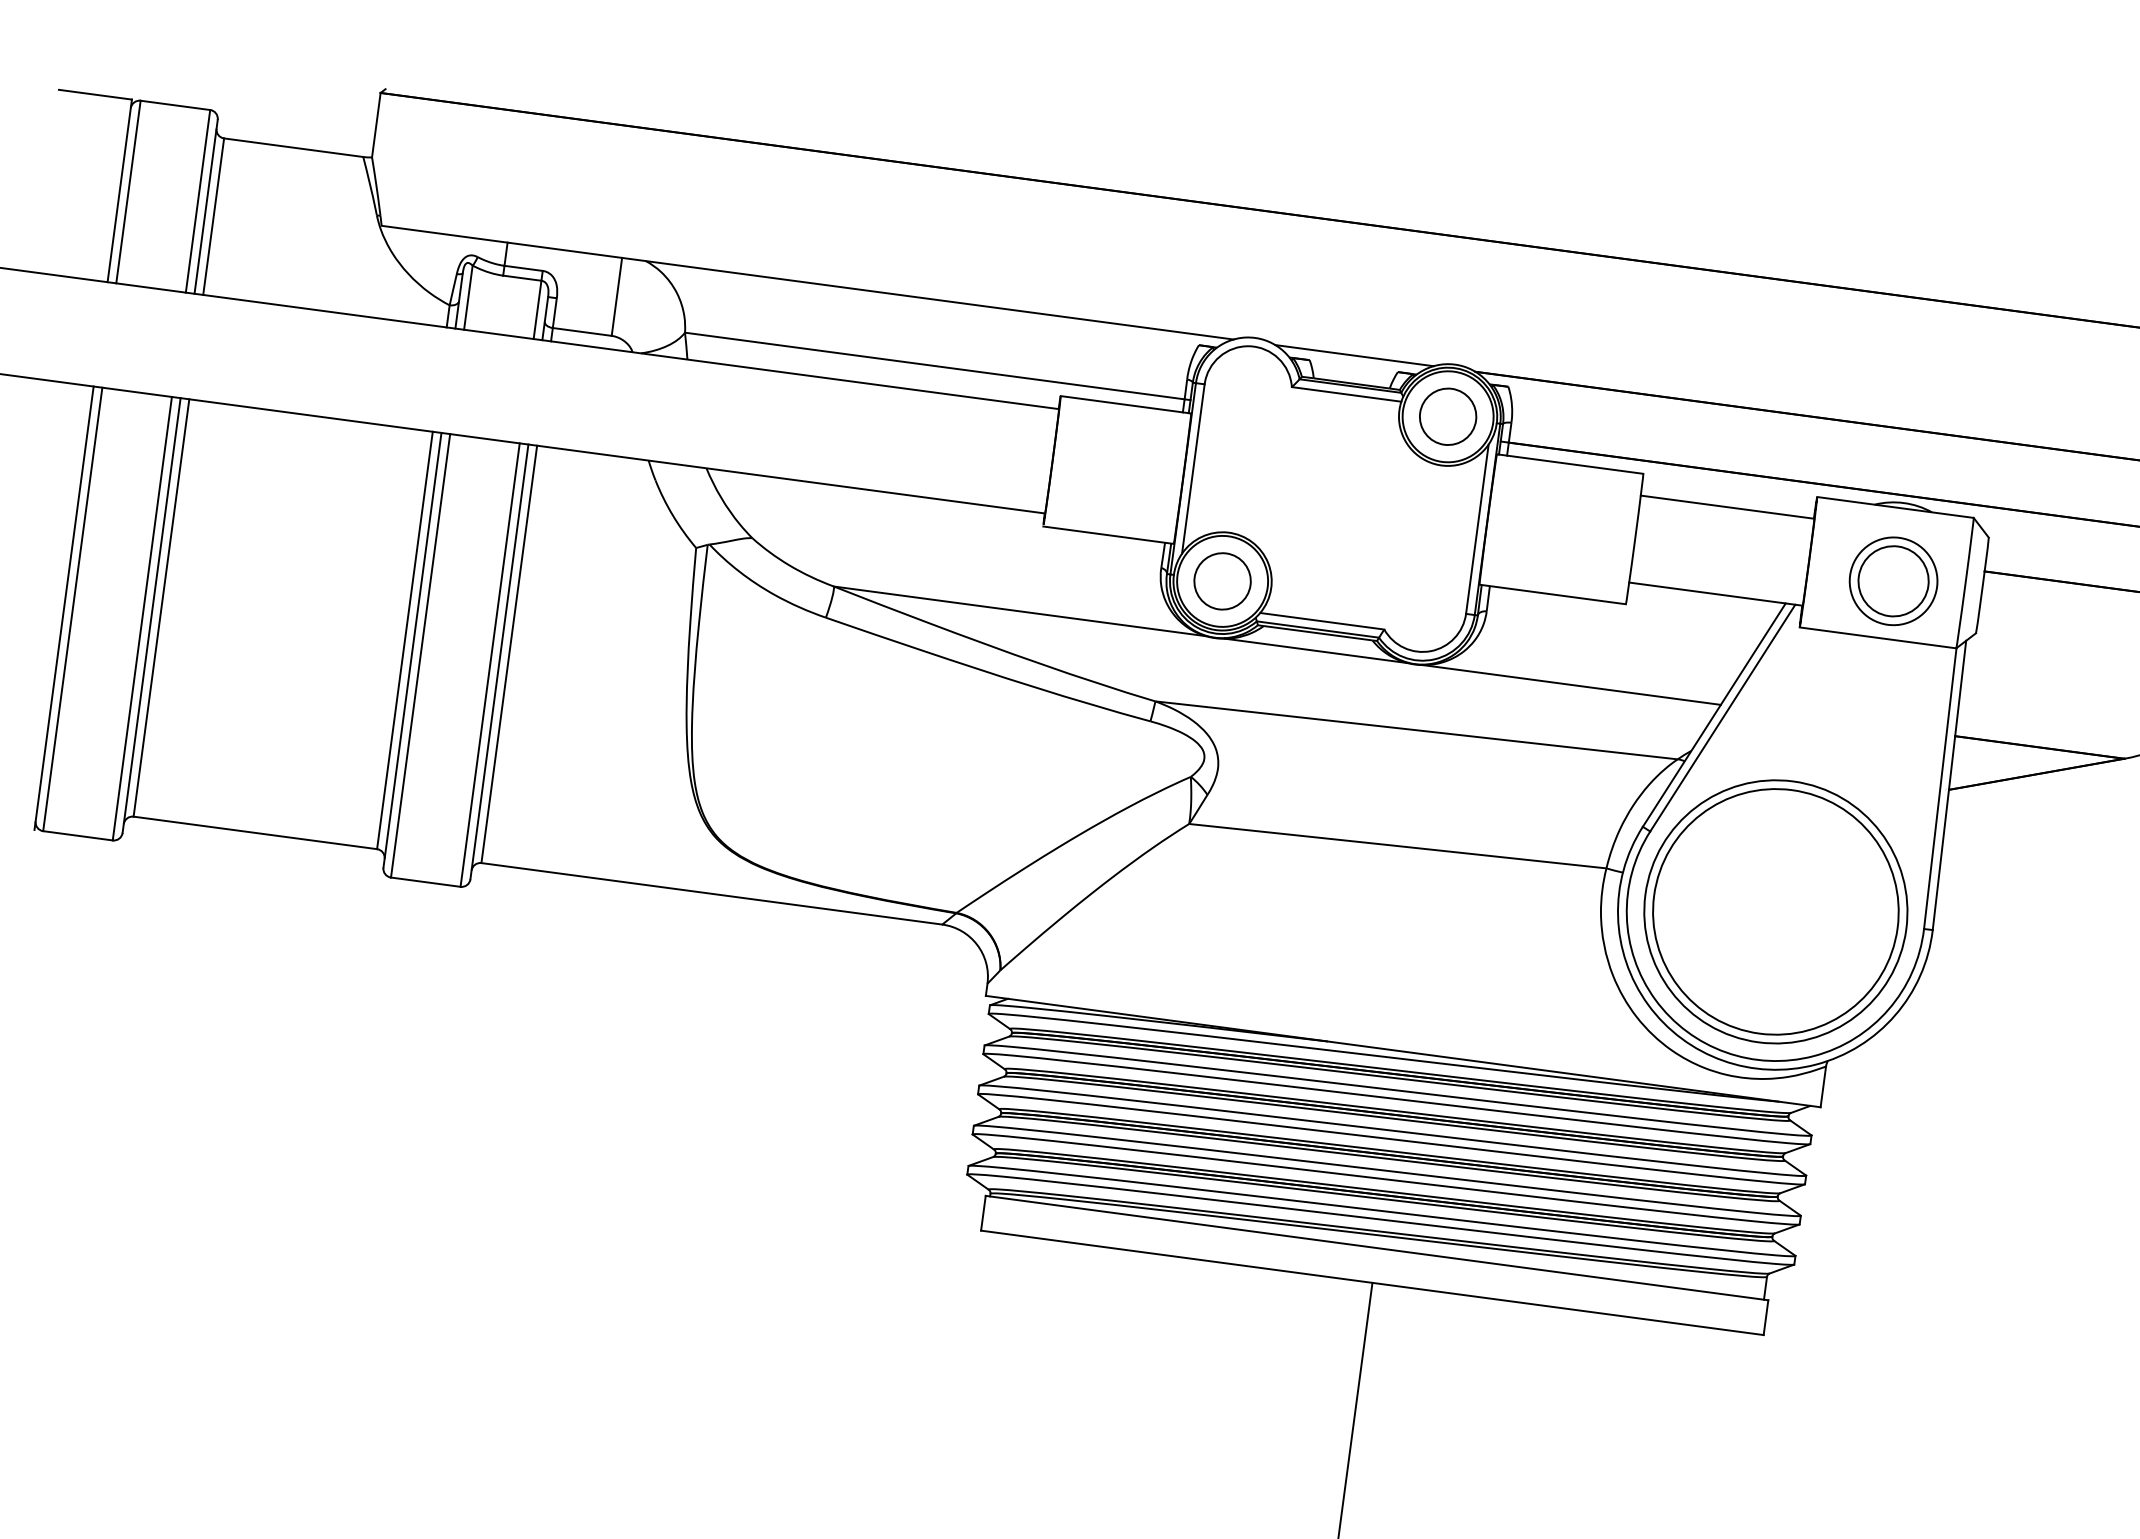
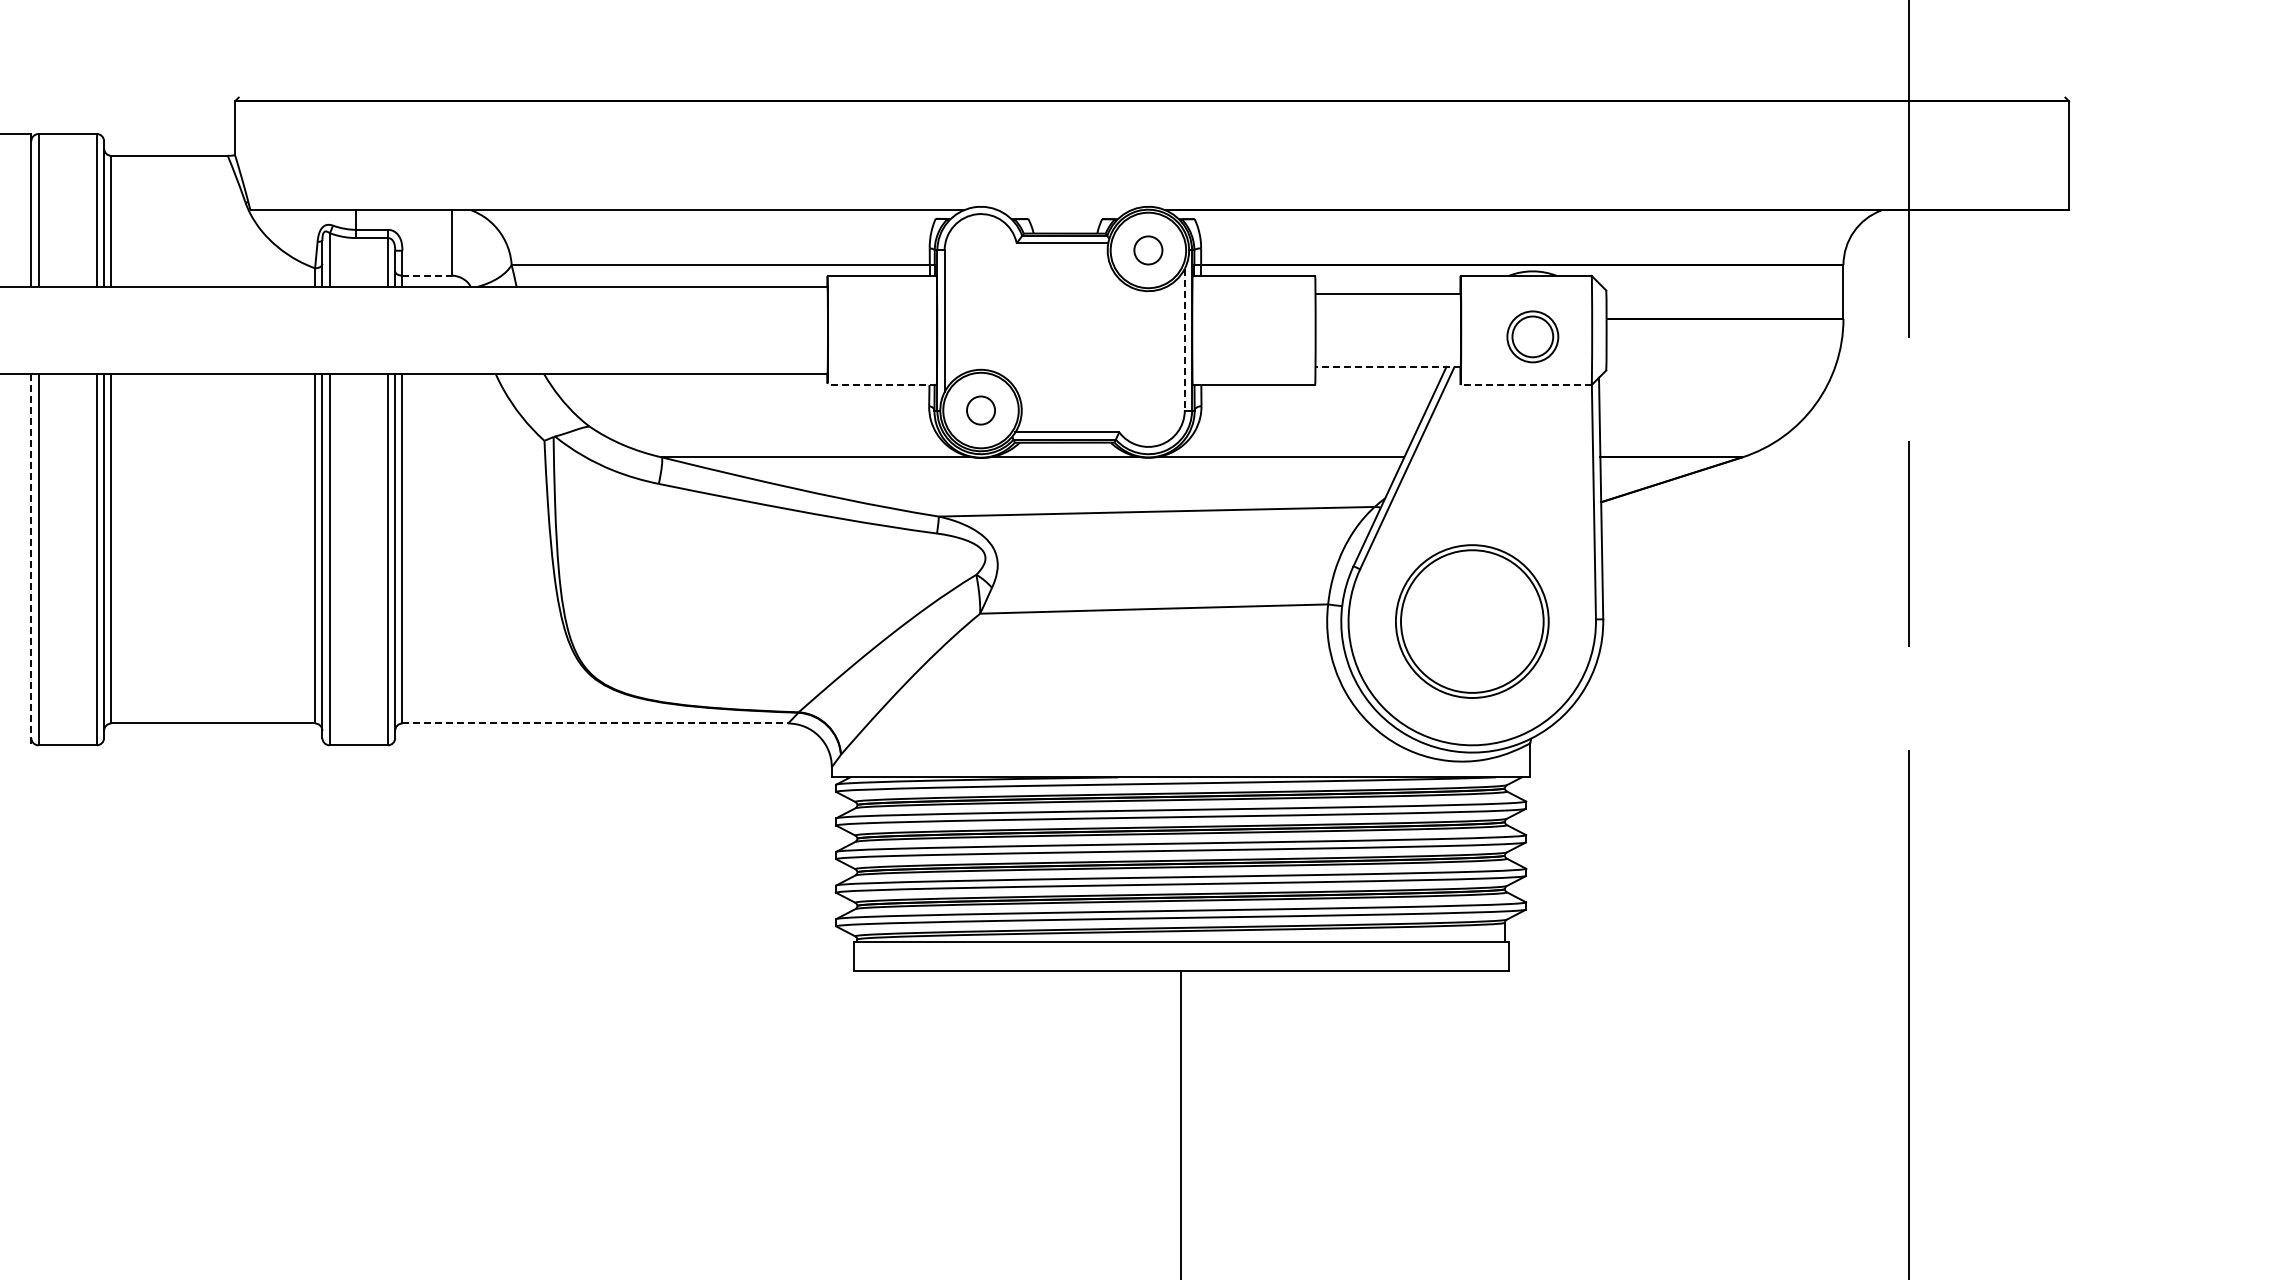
line: (582, 331) -> (427, 275), solid -> dashed
line: (1354, 355) -> (1064, 210), removed
circle: (1448, 416) -> (1148, 250), size x0.6
line: (1477, 528) -> (1184, 339), solid -> dashed
line: (1108, 535) -> (882, 385), solid -> dashed
part: (1893, 580) -> (1532, 336), size x0.7
circle: (1221, 581) -> (980, 410), size x0.6
line: (1716, 593) -> (1388, 366), solid -> dashed
line: (64, 607) -> (31, 559), solid -> dashed
line: (1877, 638) -> (1525, 385), solid -> dashed
line: (712, 893) -> (595, 723), solid -> dashed
part: (1776, 911) -> (1472, 621), size x0.7

